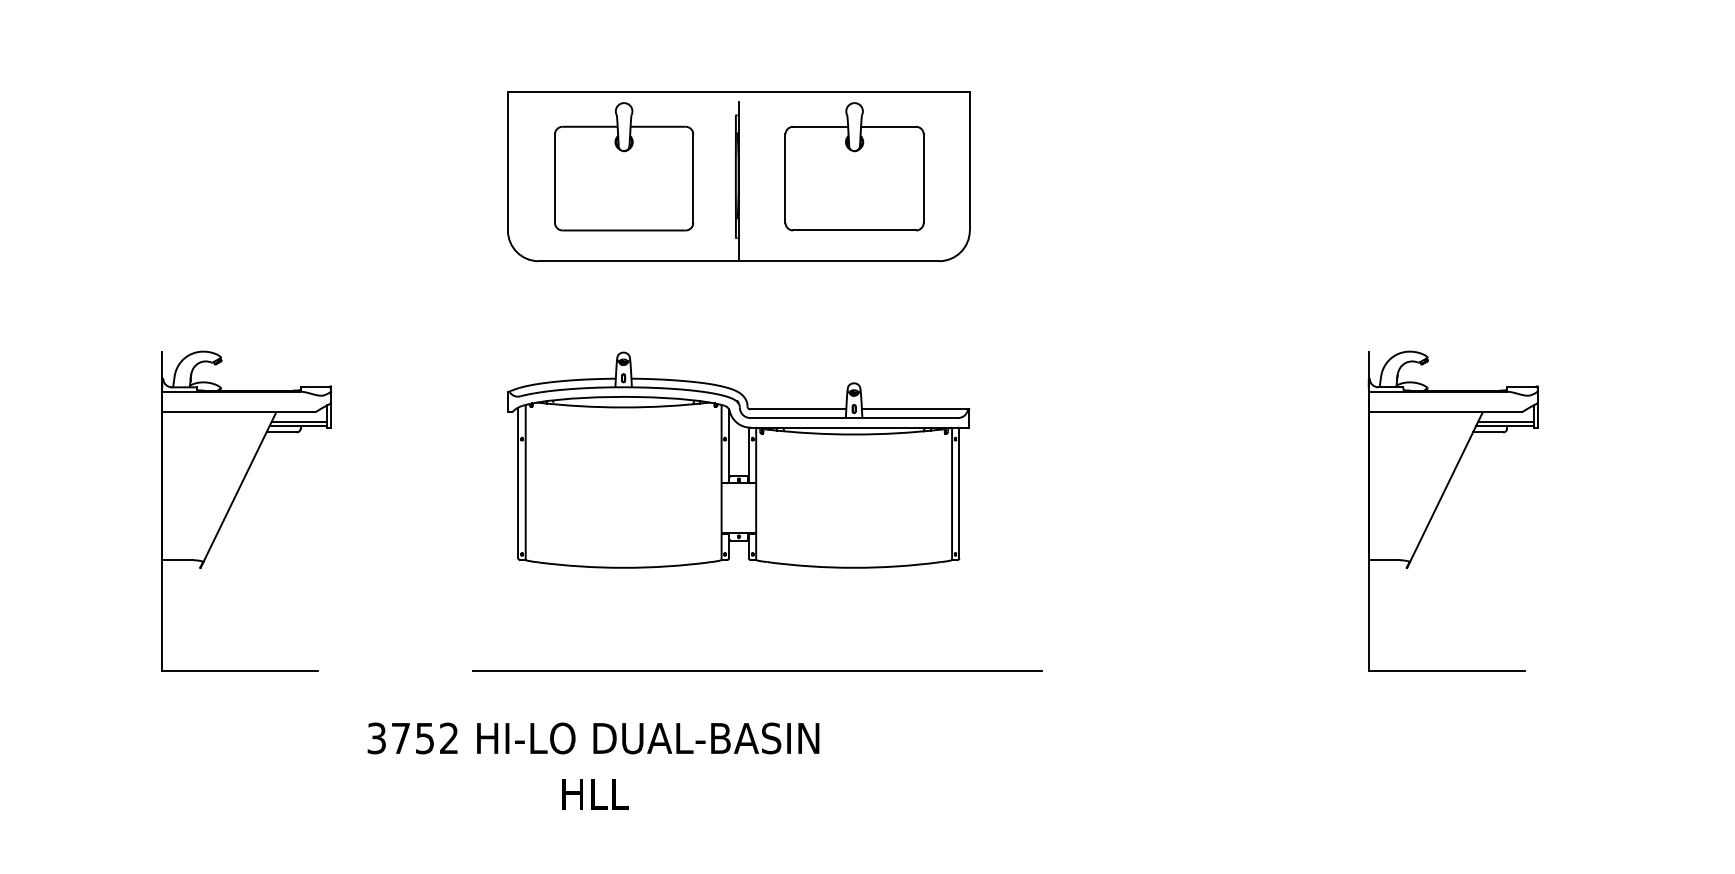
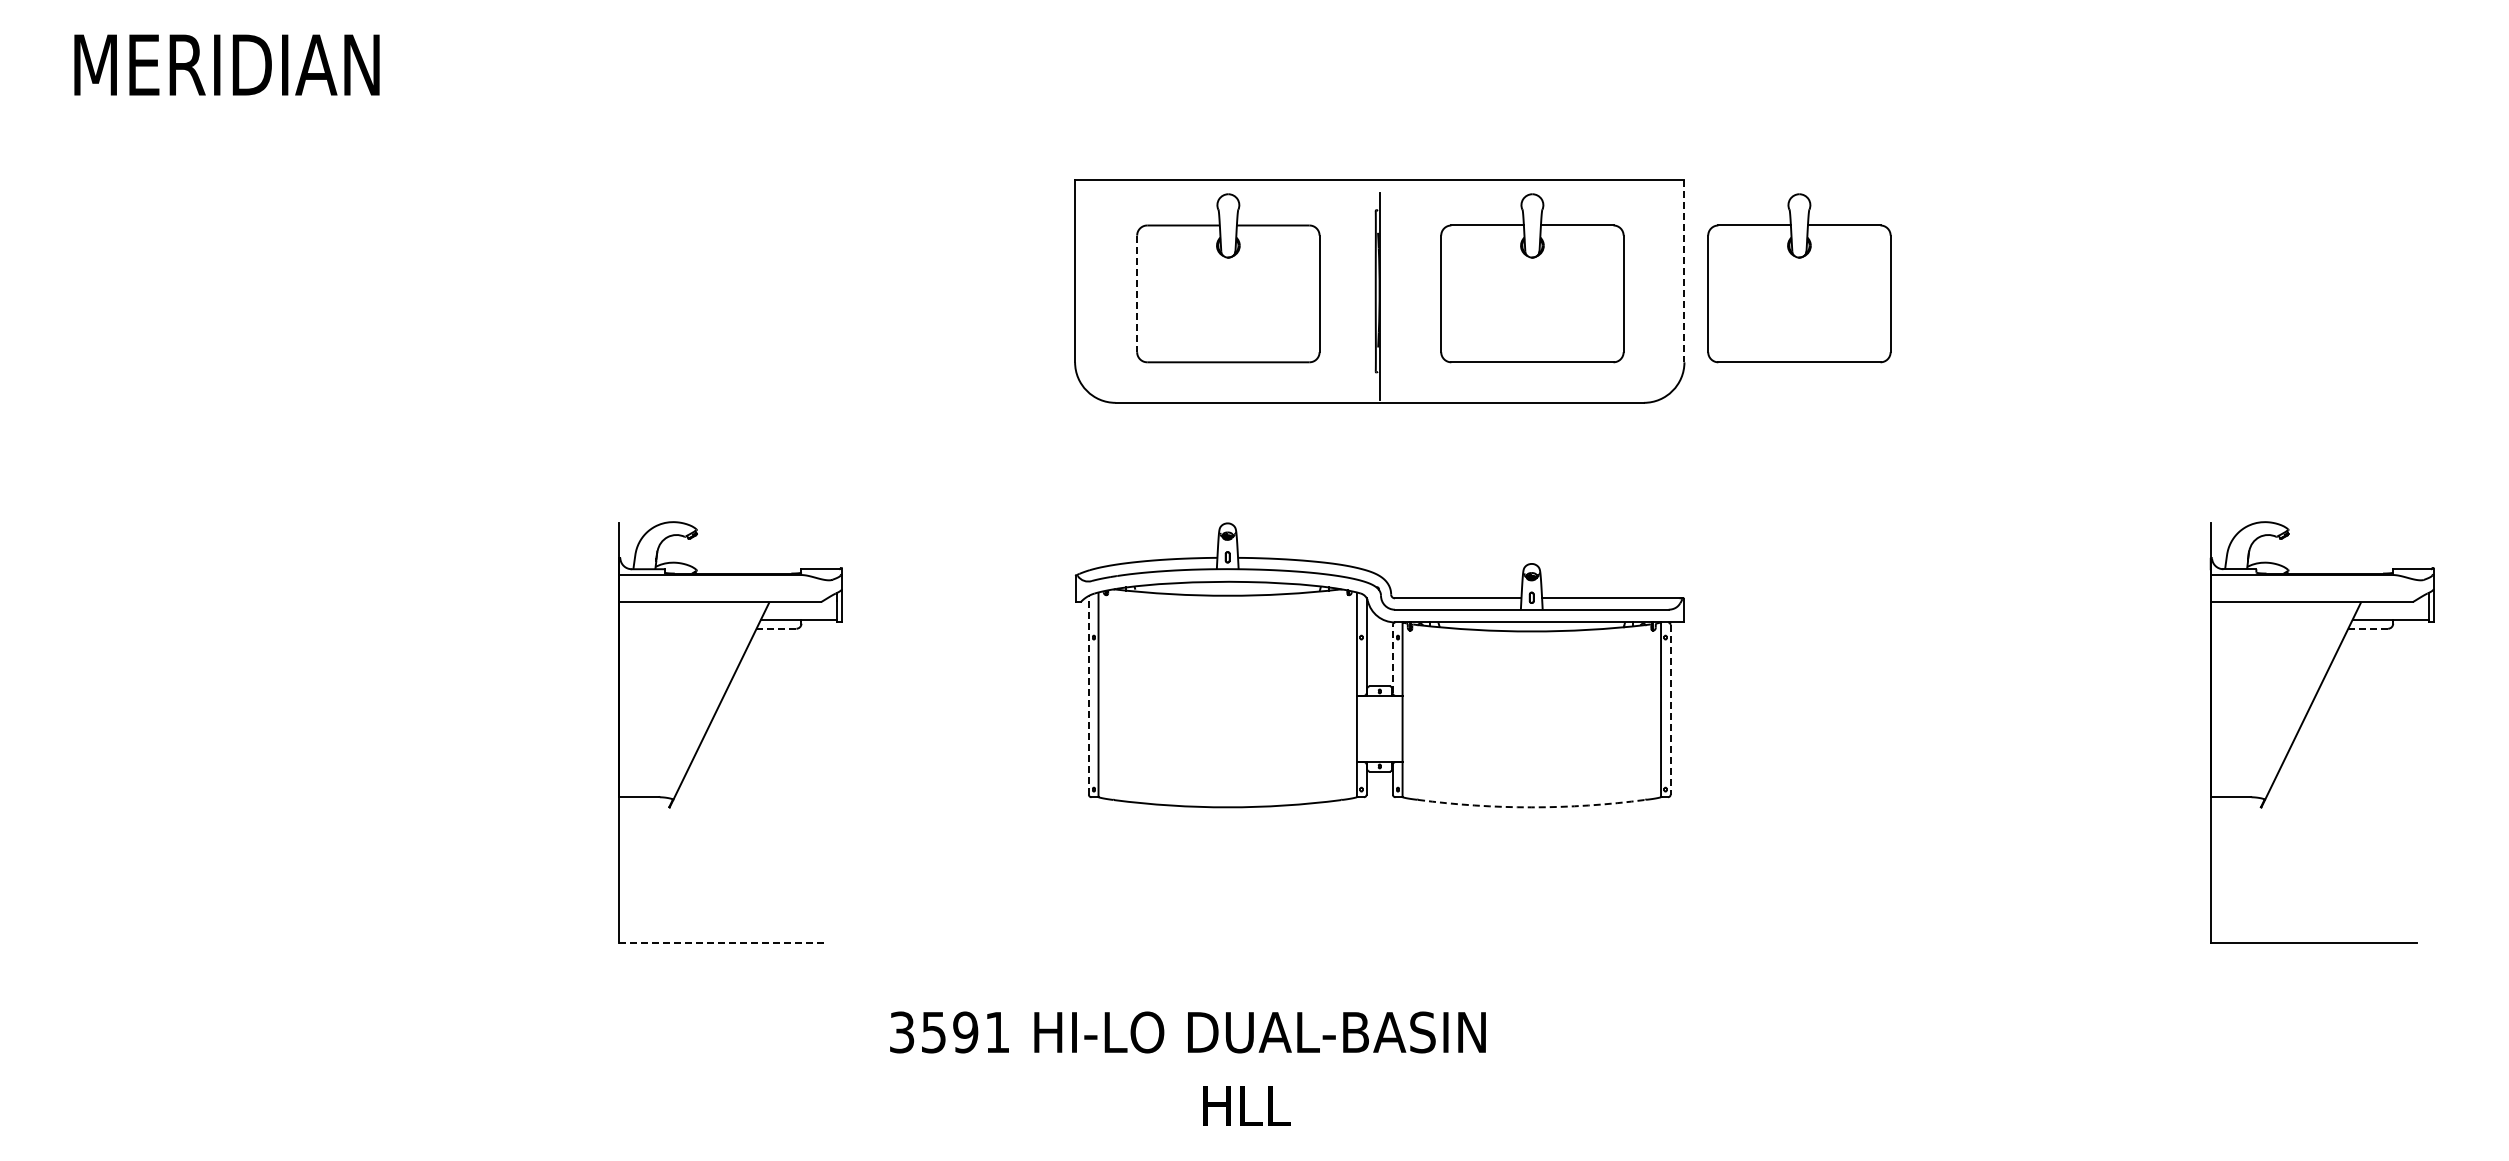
line: (969, 161) -> (1684, 271), solid -> dashed
part: (1057, 166) -> (1799, 278), added
line: (555, 179) -> (1137, 294), solid -> dashed
line: (299, 421) -> (799, 614), removed
line: (1505, 421) -> (2391, 614), removed
line: (281, 432) -> (776, 628), solid -> dashed
line: (1488, 432) -> (2368, 628), solid -> dashed
line: (748, 455) -> (1392, 658), solid -> dashed
line: (518, 482) -> (1088, 694), solid -> dashed
line: (959, 493) -> (1670, 709), solid -> dashed
arc: (853, 567) -> (1531, 807), solid -> dashed
line: (240, 670) -> (722, 942), solid -> dashed
line: (756, 670) -> (1403, 942), removed
text: (424, 738) -> (965, 1032), 3752 -> 3591
text: (595, 793) -> (1246, 1105), moved

